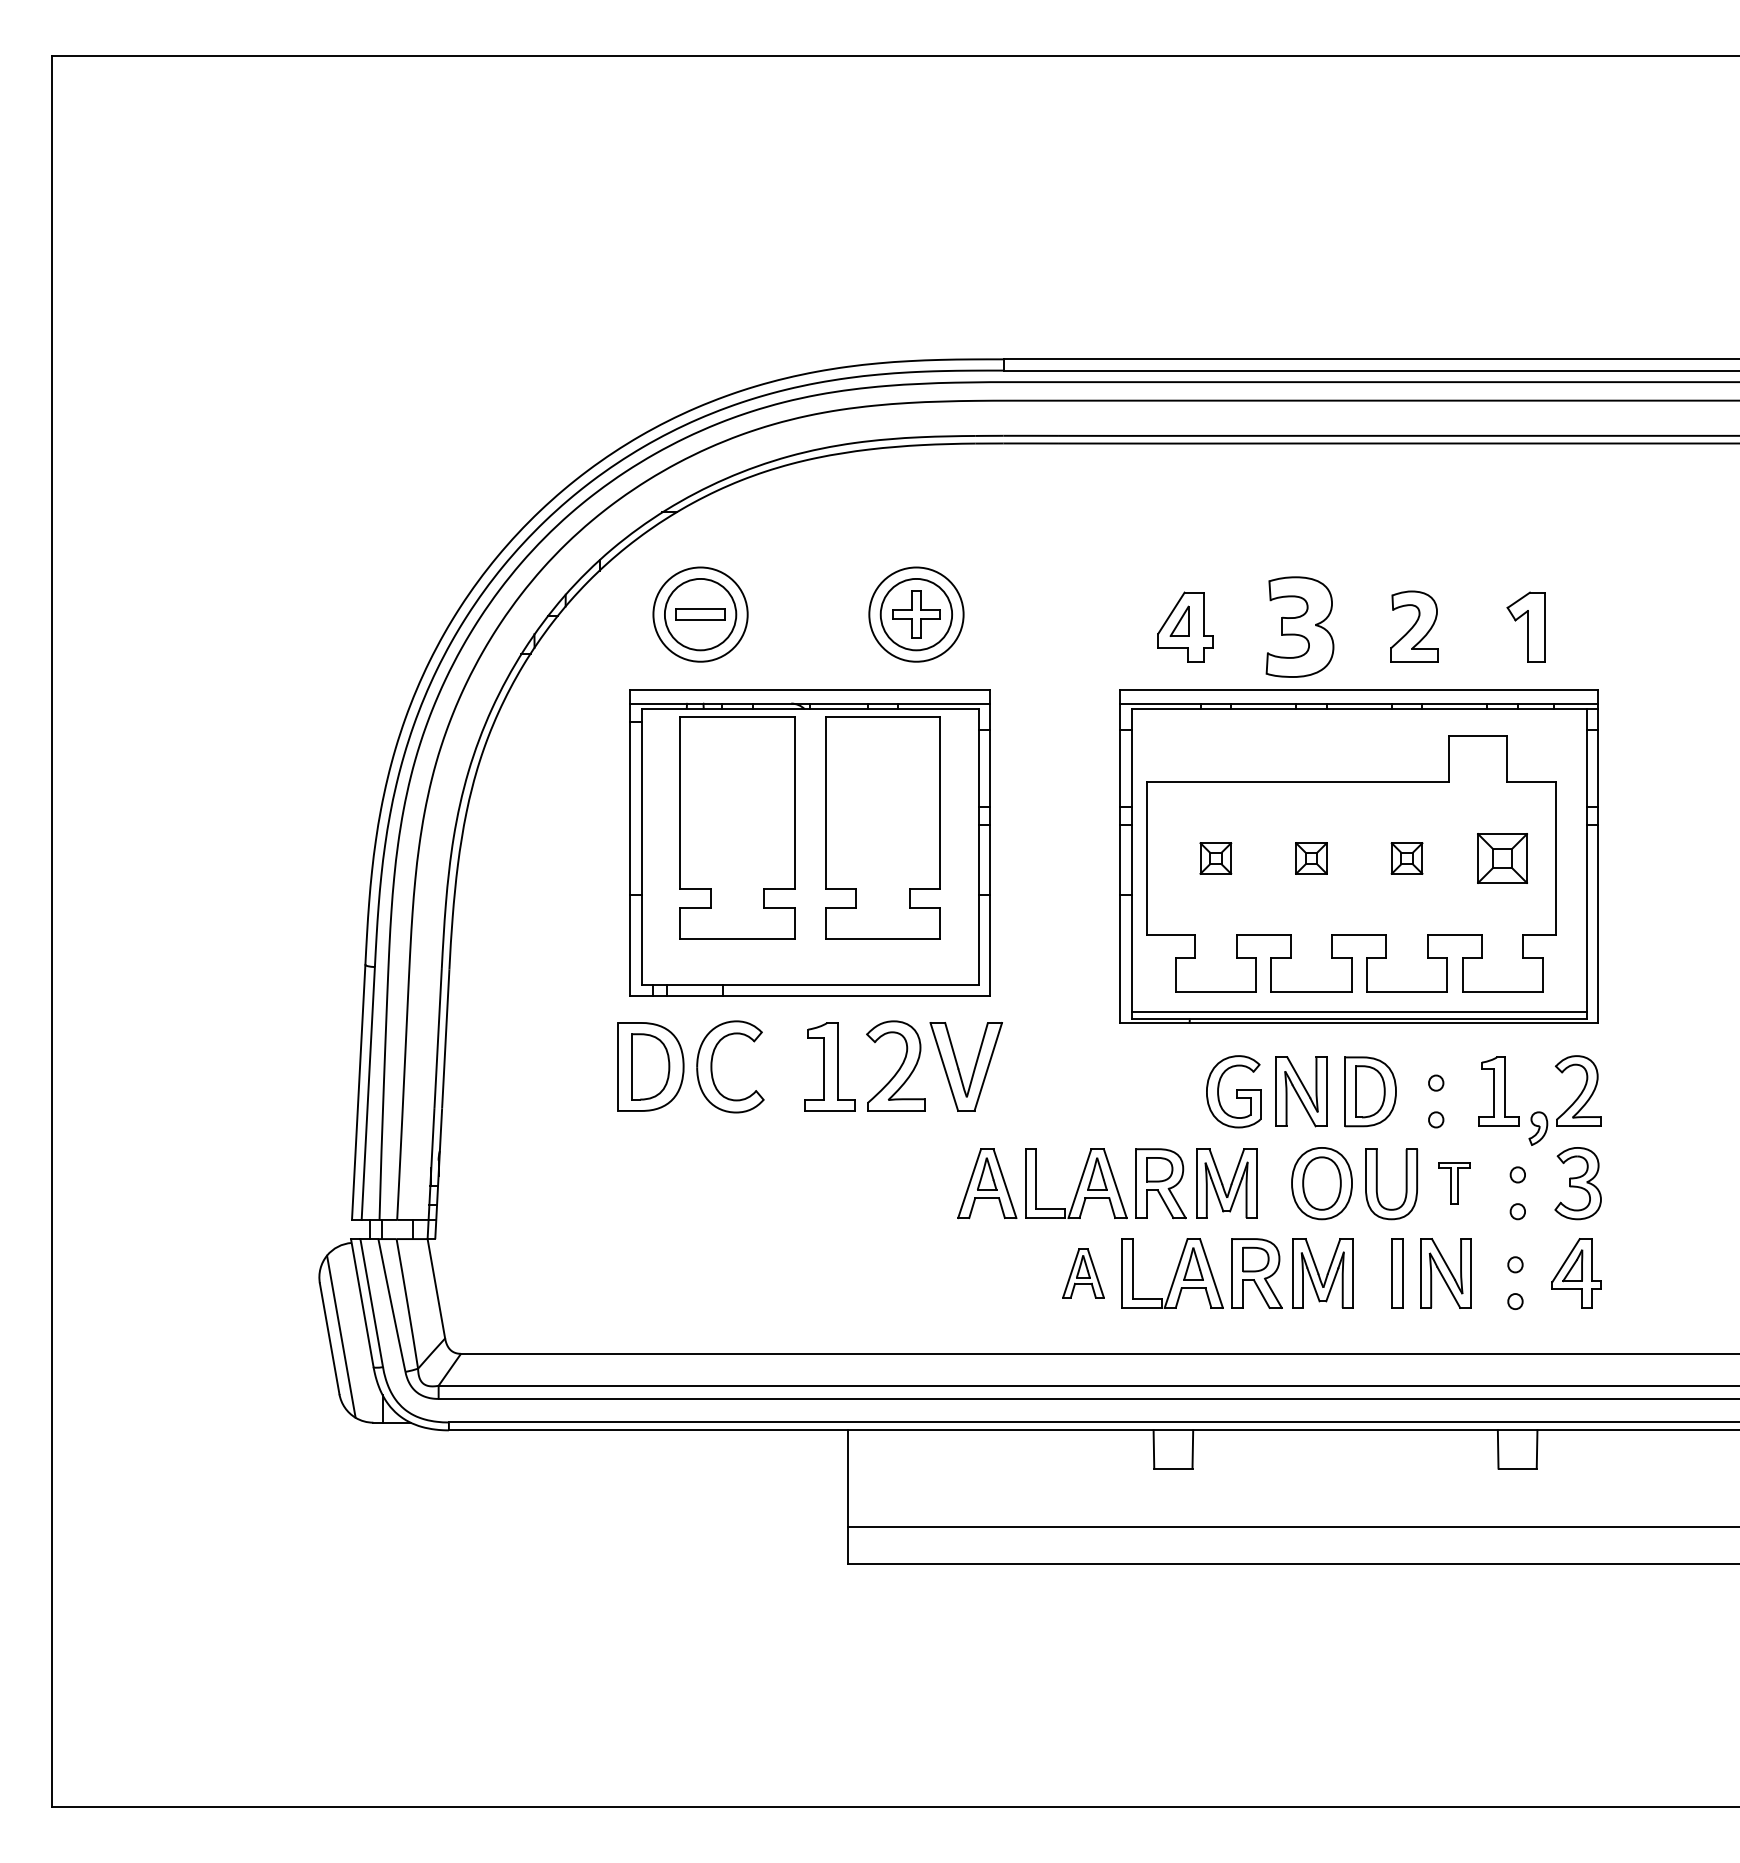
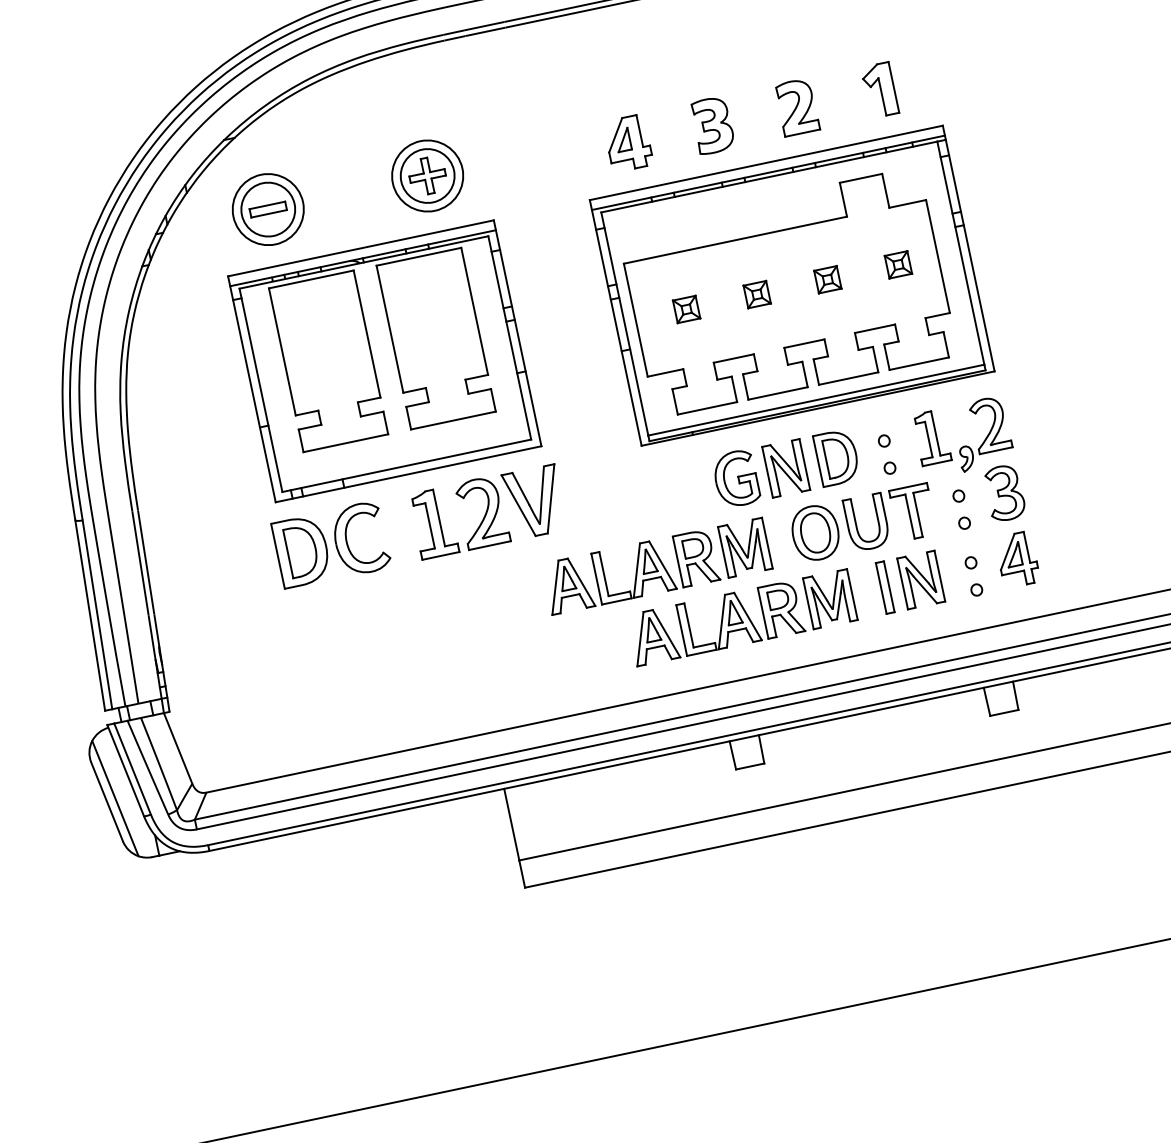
part: (1299, 626) -> (712, 125), size x0.71
part: (1502, 858) -> (898, 264), size x0.62
part: (1454, 1183) -> (913, 512), size x1.67
part: (1083, 1273) -> (653, 636), size x1.43

